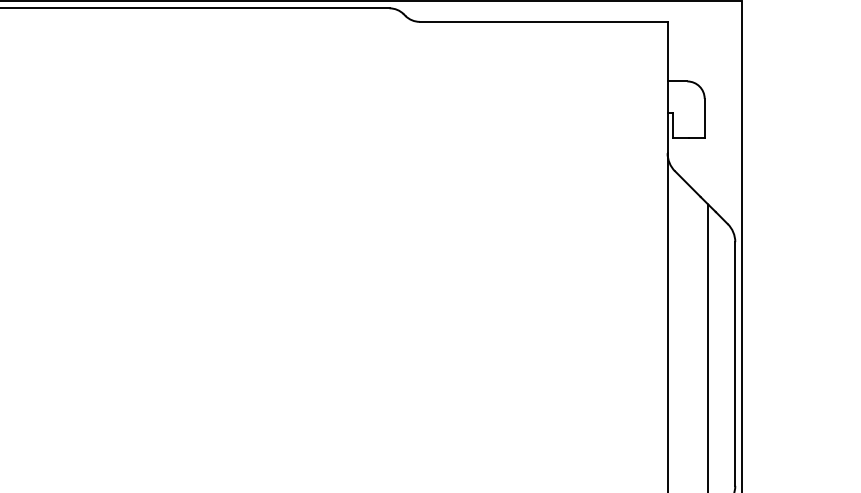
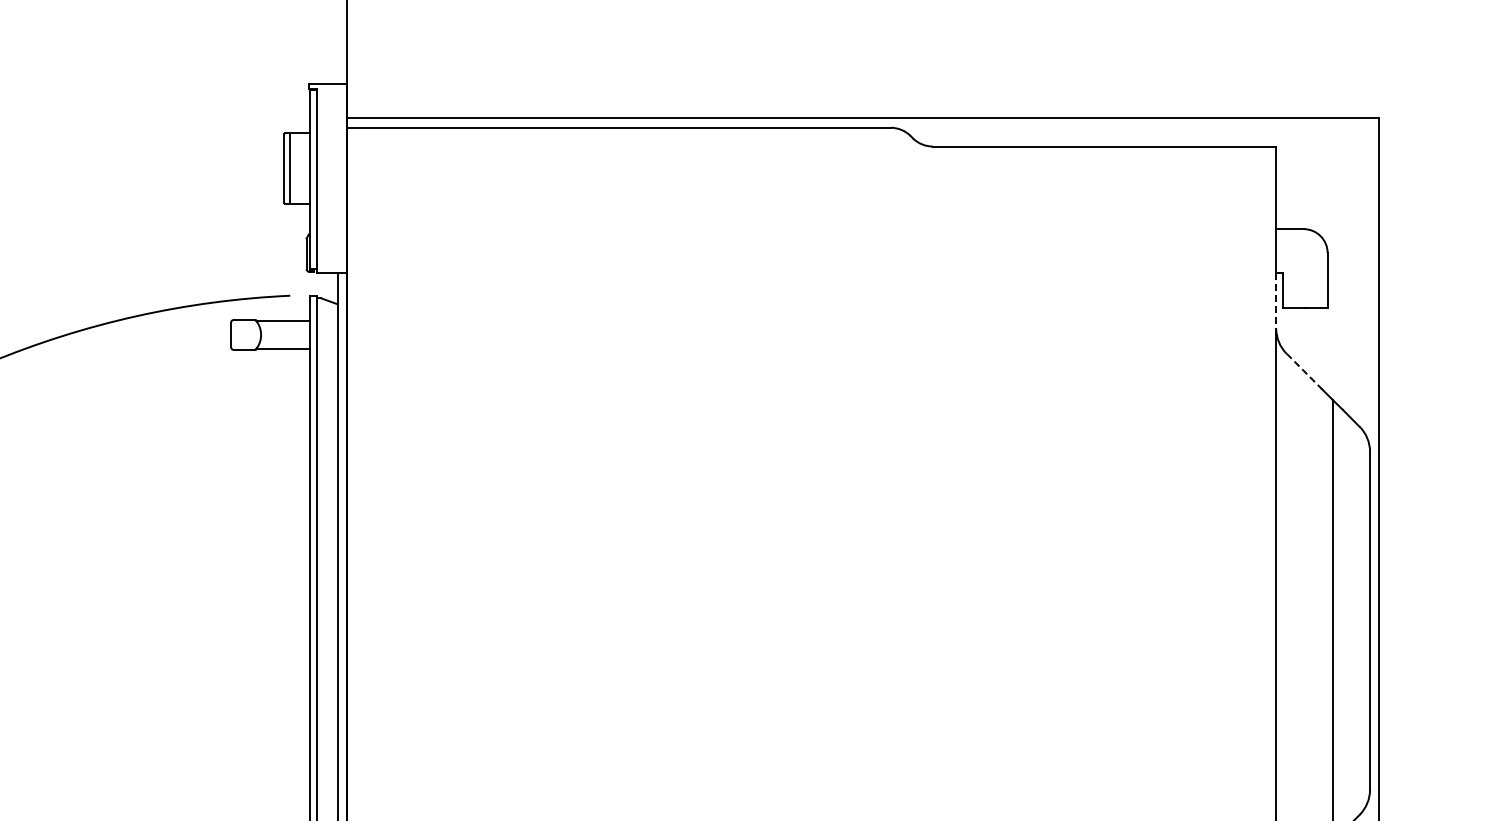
line: (667, 132) -> (1276, 300), solid -> dashed
line: (687, 184) -> (1304, 371), solid -> dashed

